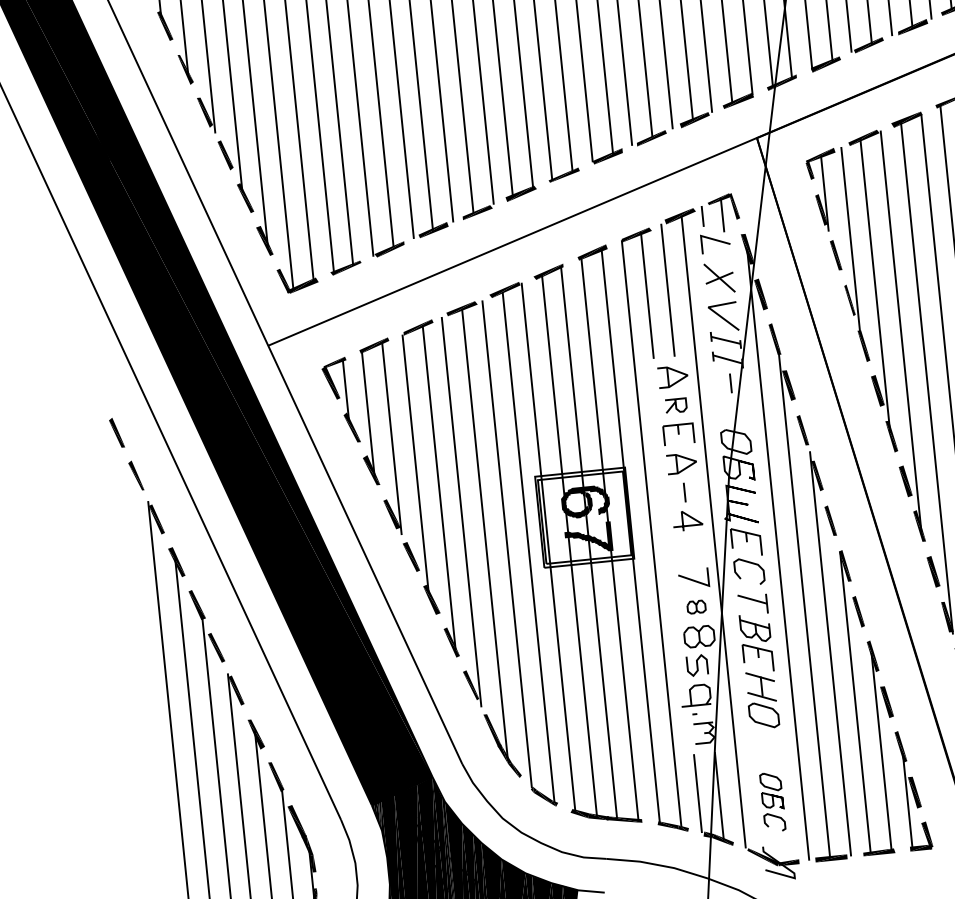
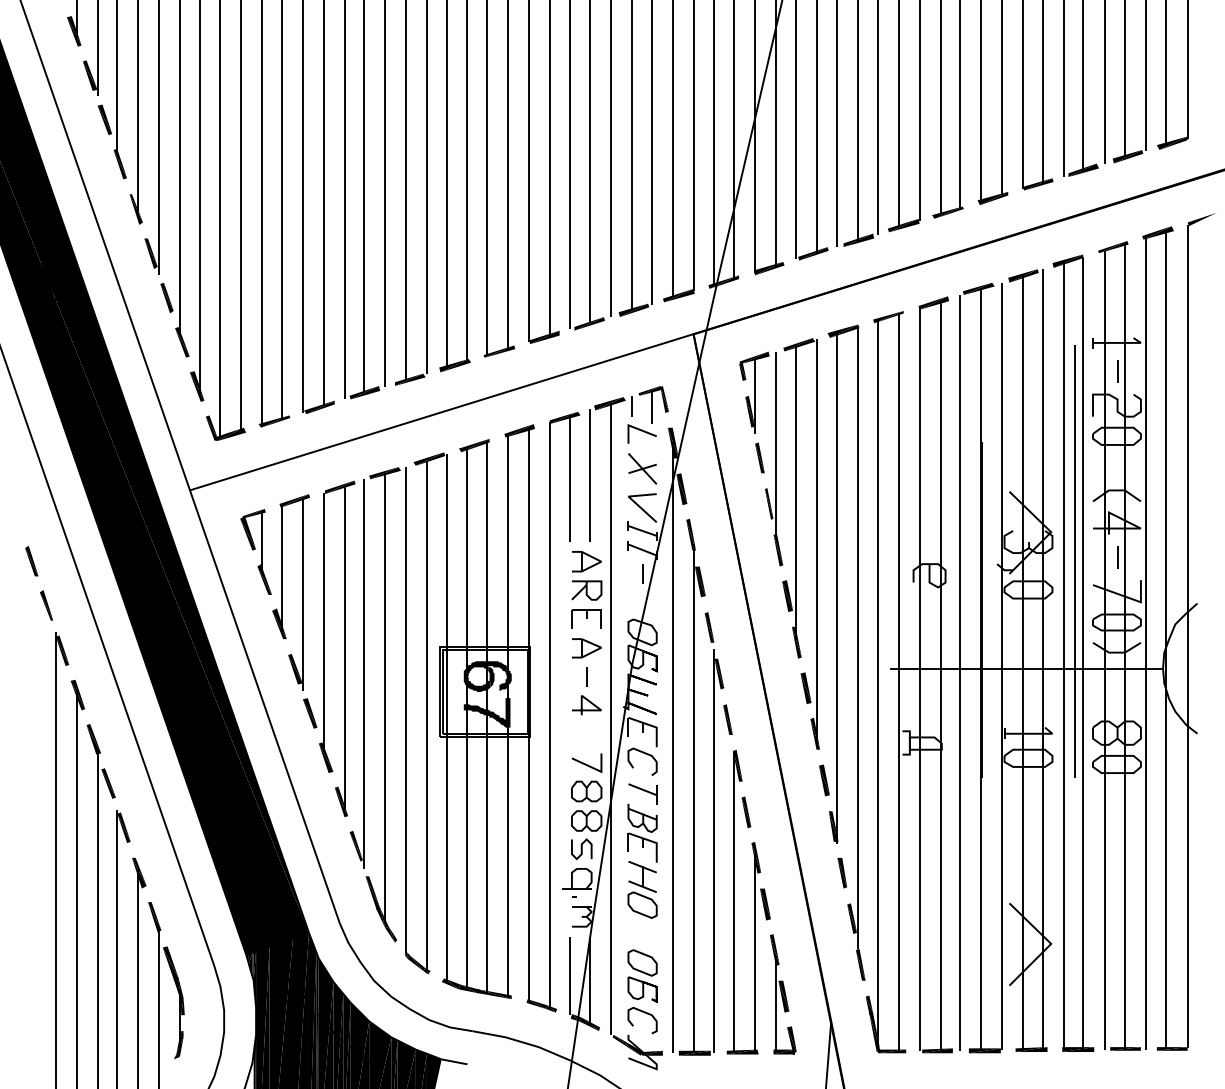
part: (675, 405) -> (586, 590), size x1.43
part: (696, 607) -> (586, 791), size x1.67
part: (772, 801) -> (642, 991), size x1.43

